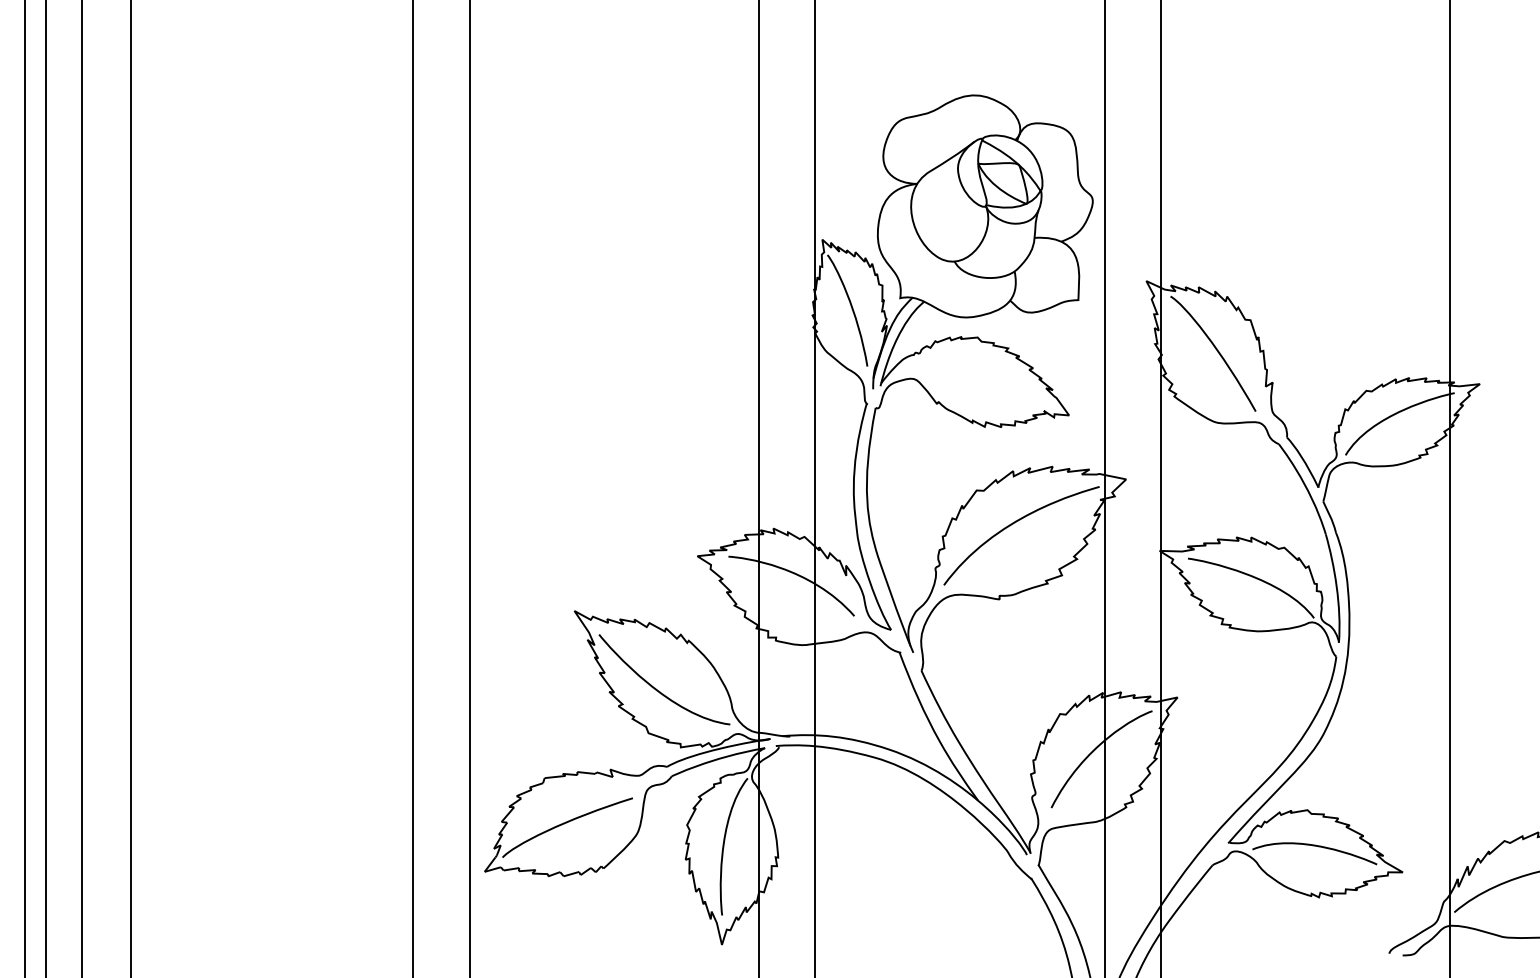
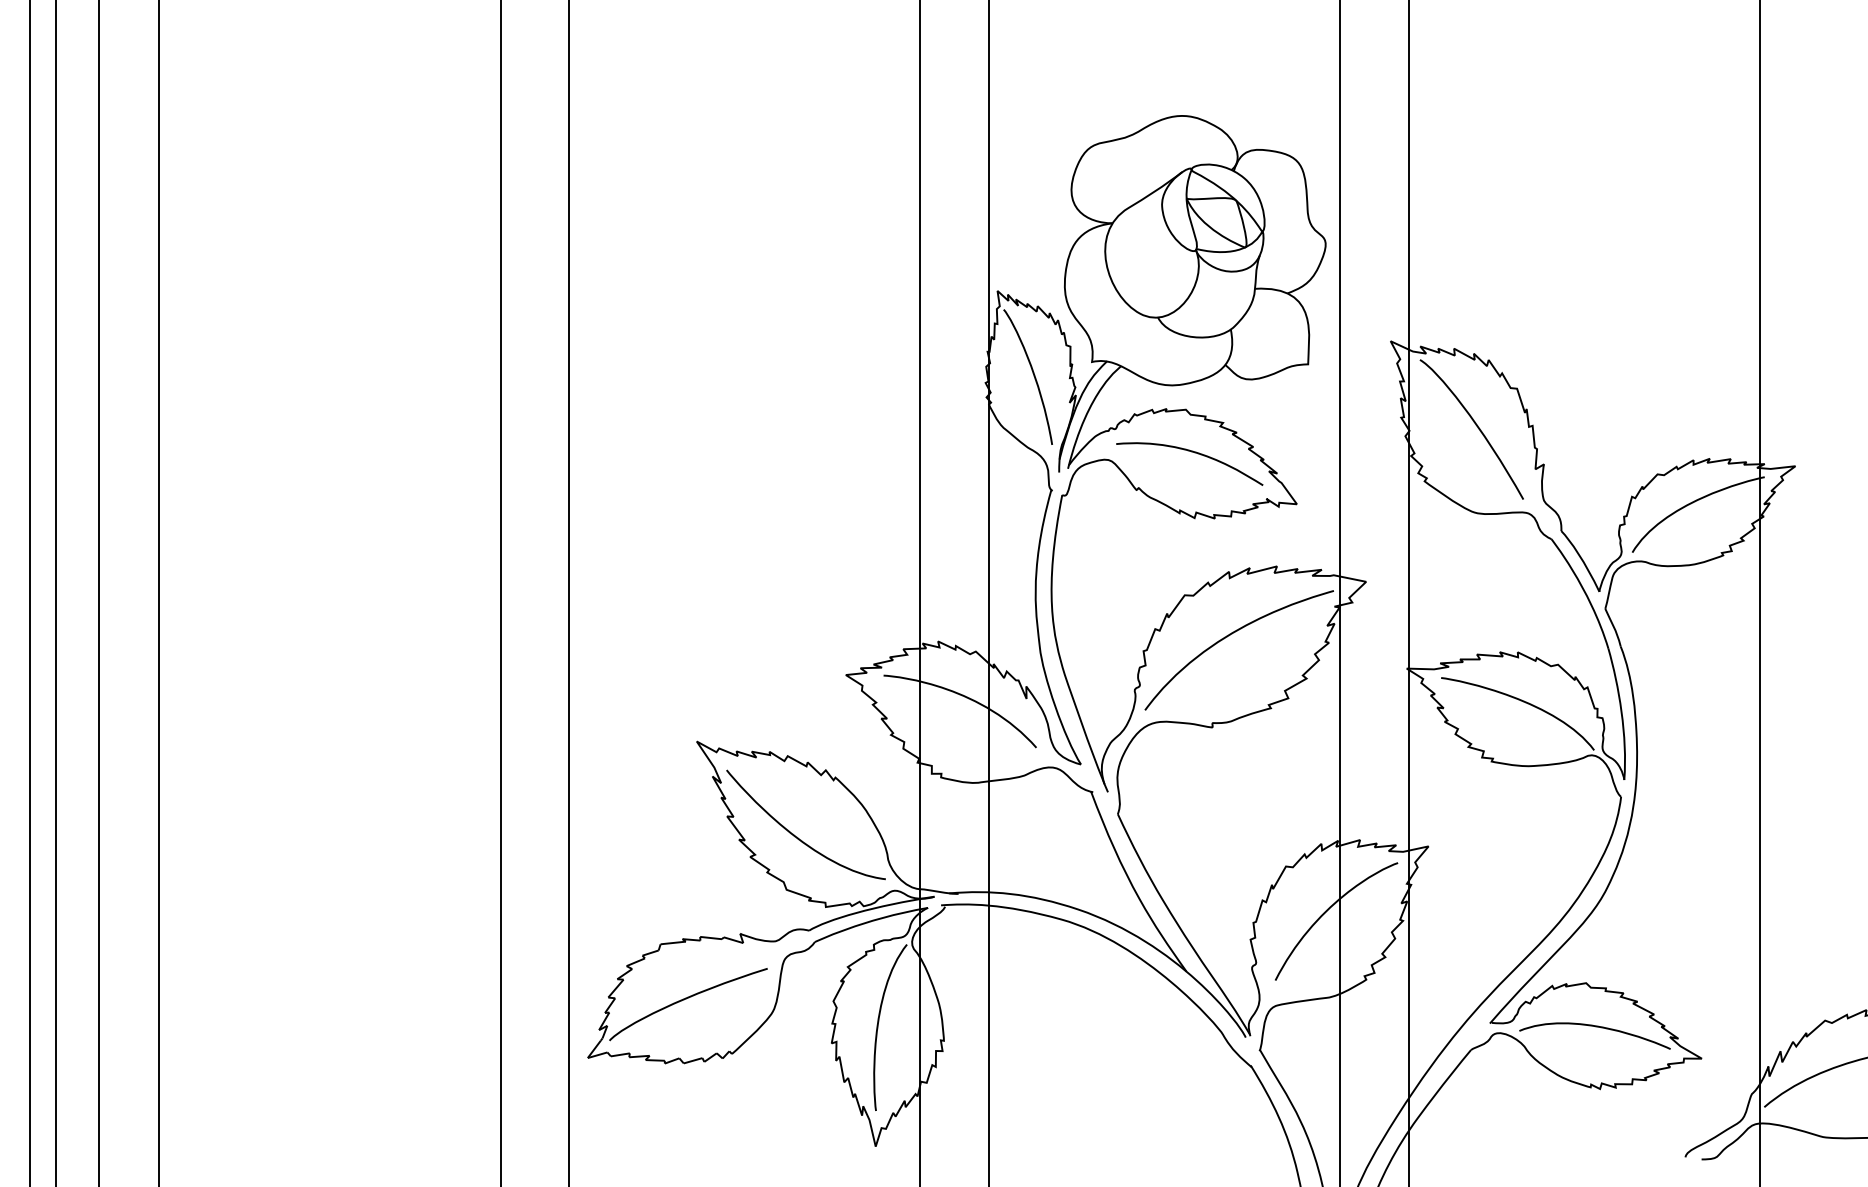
curve: (982, 372) -> (1191, 452), added

